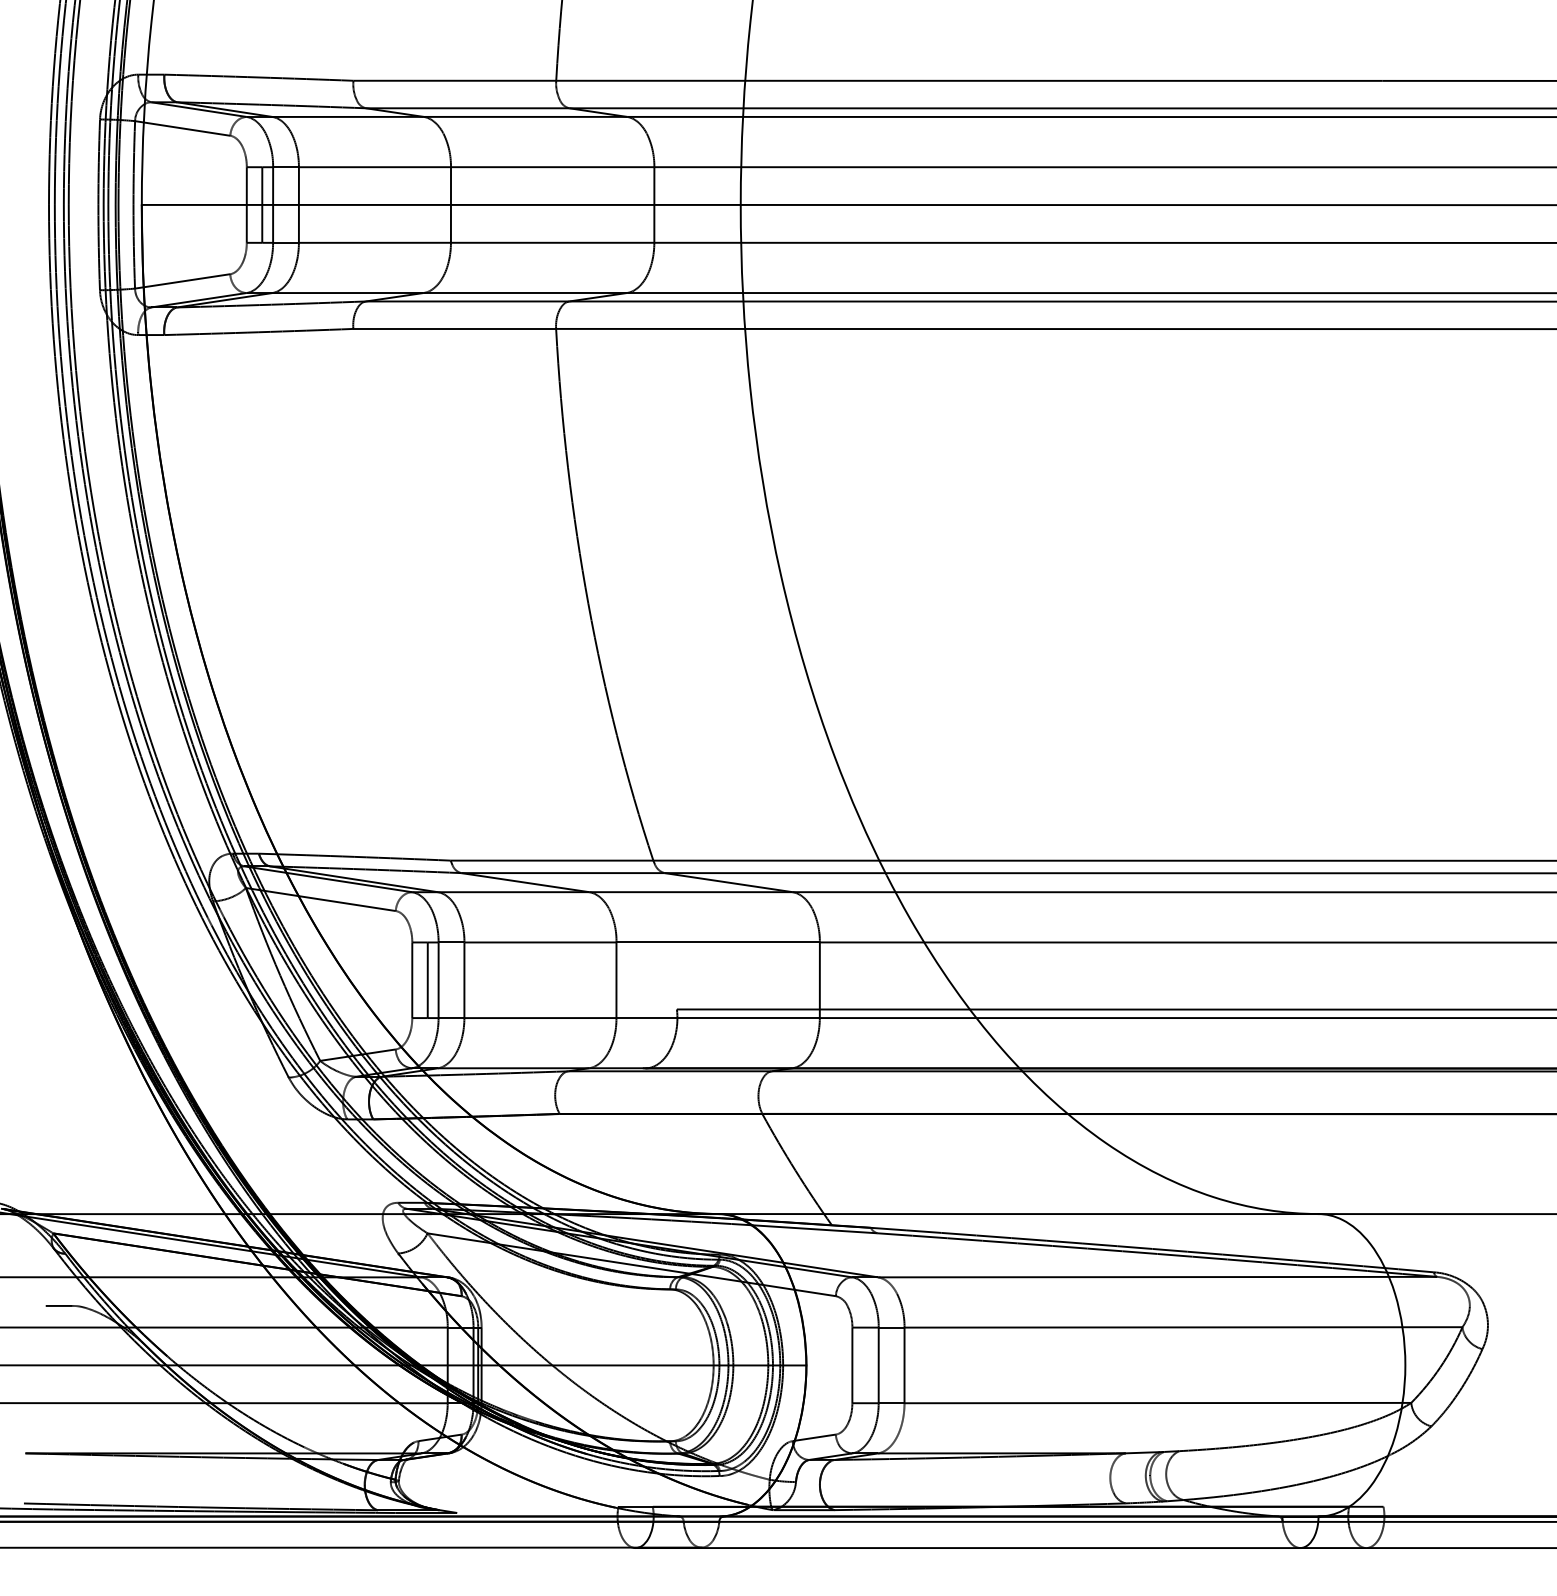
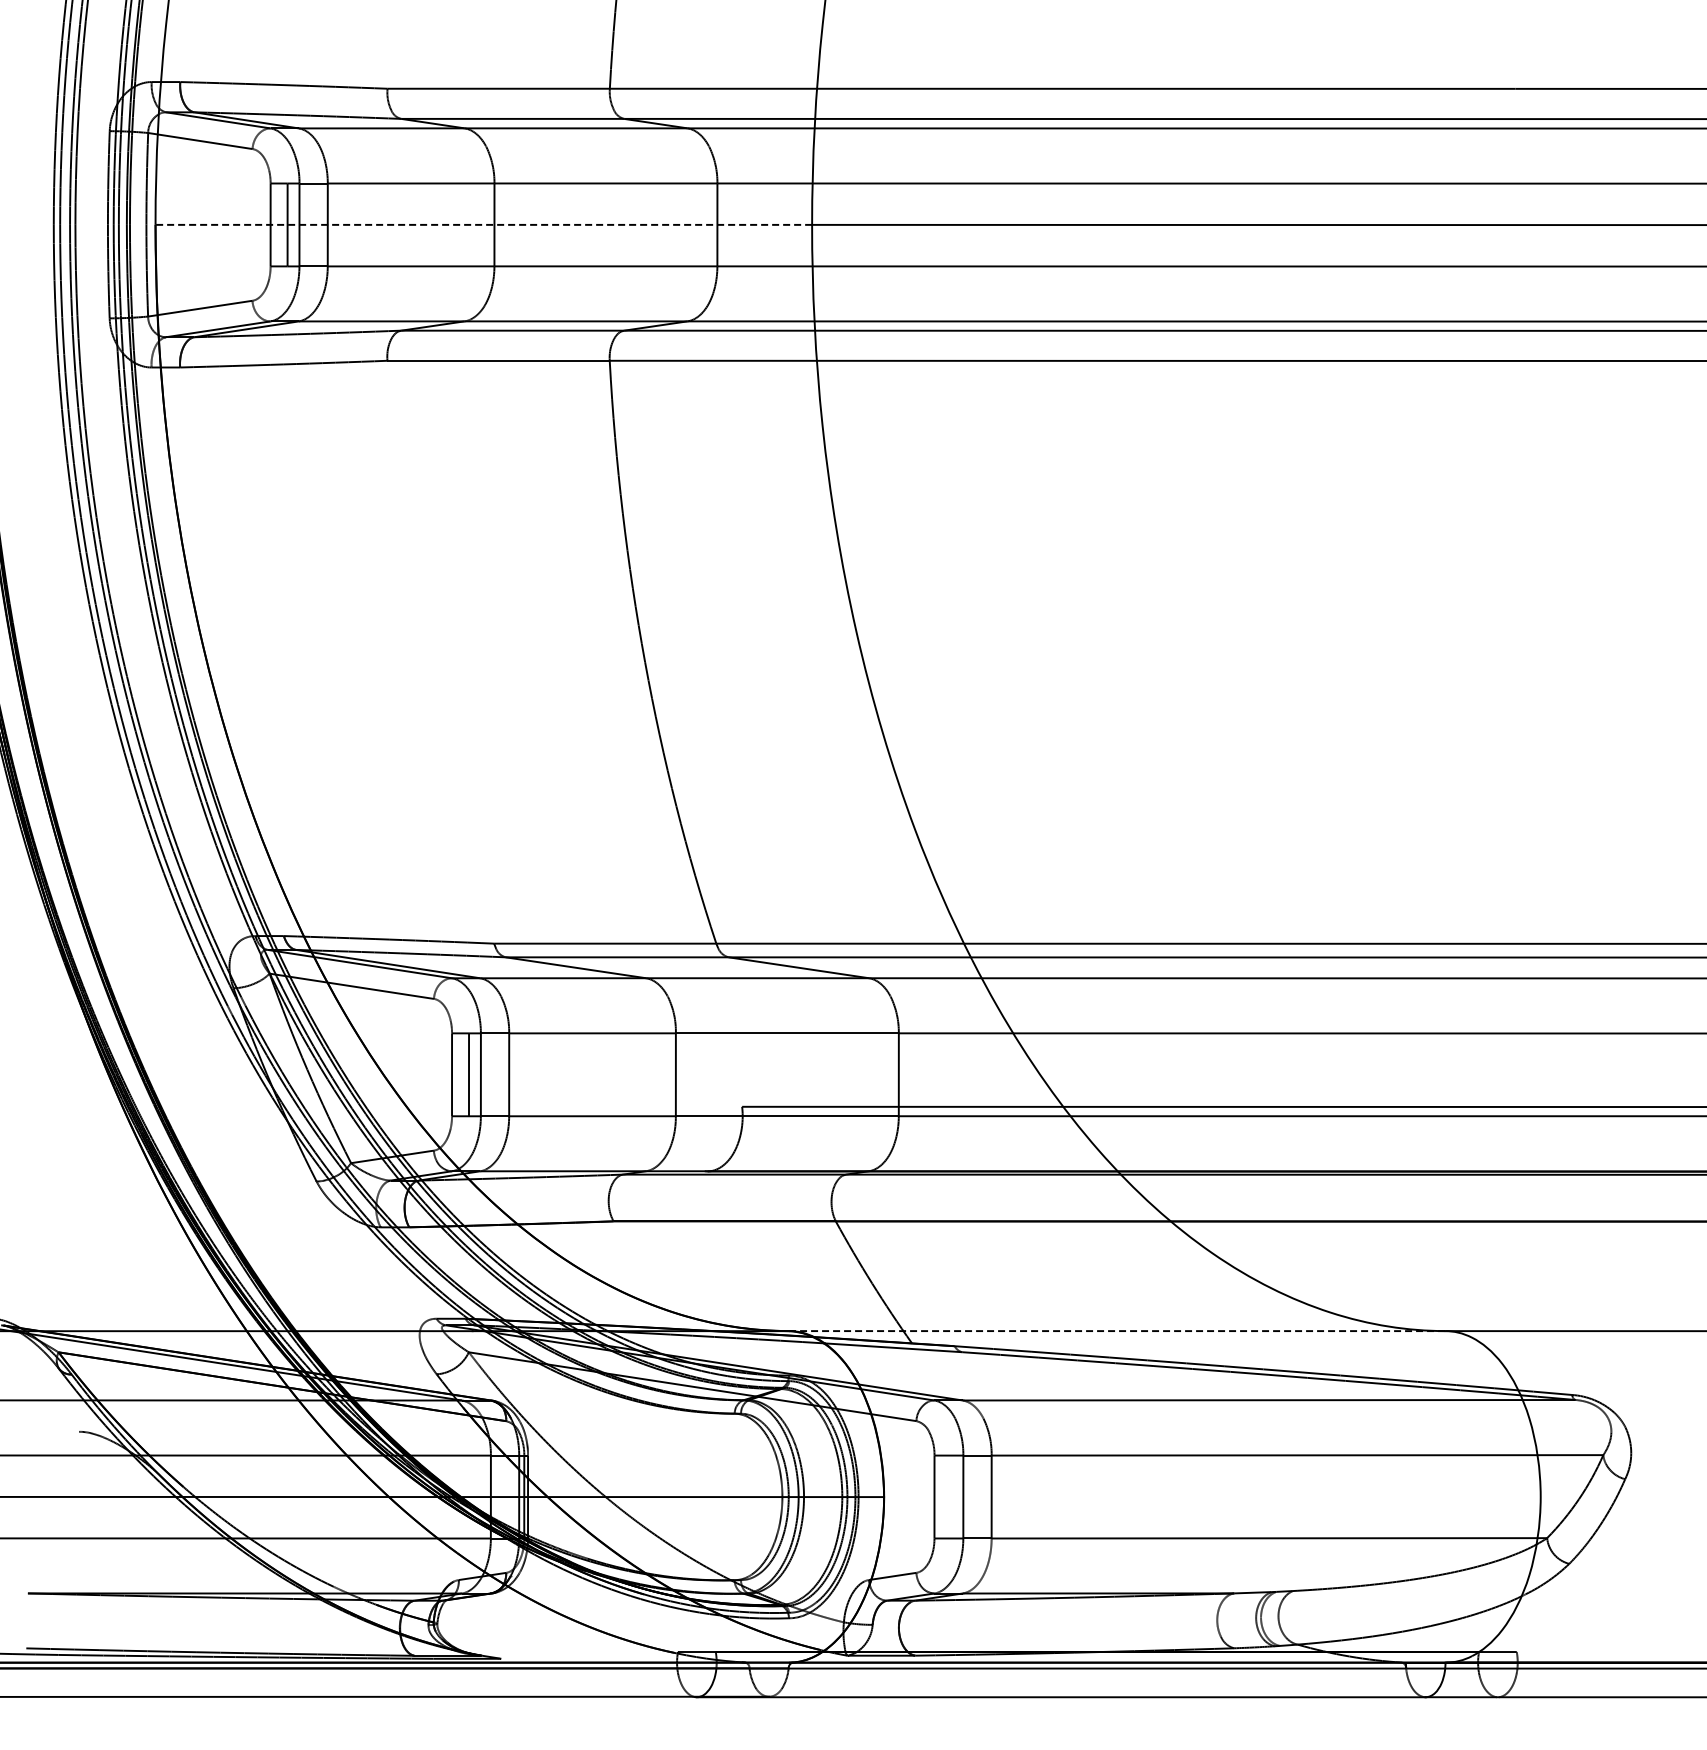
line: (440, 204) -> (483, 224), solid -> dashed
line: (1019, 1214) -> (1117, 1331), solid -> dashed
line: (58, 1305) -> (64, 1431), removed

